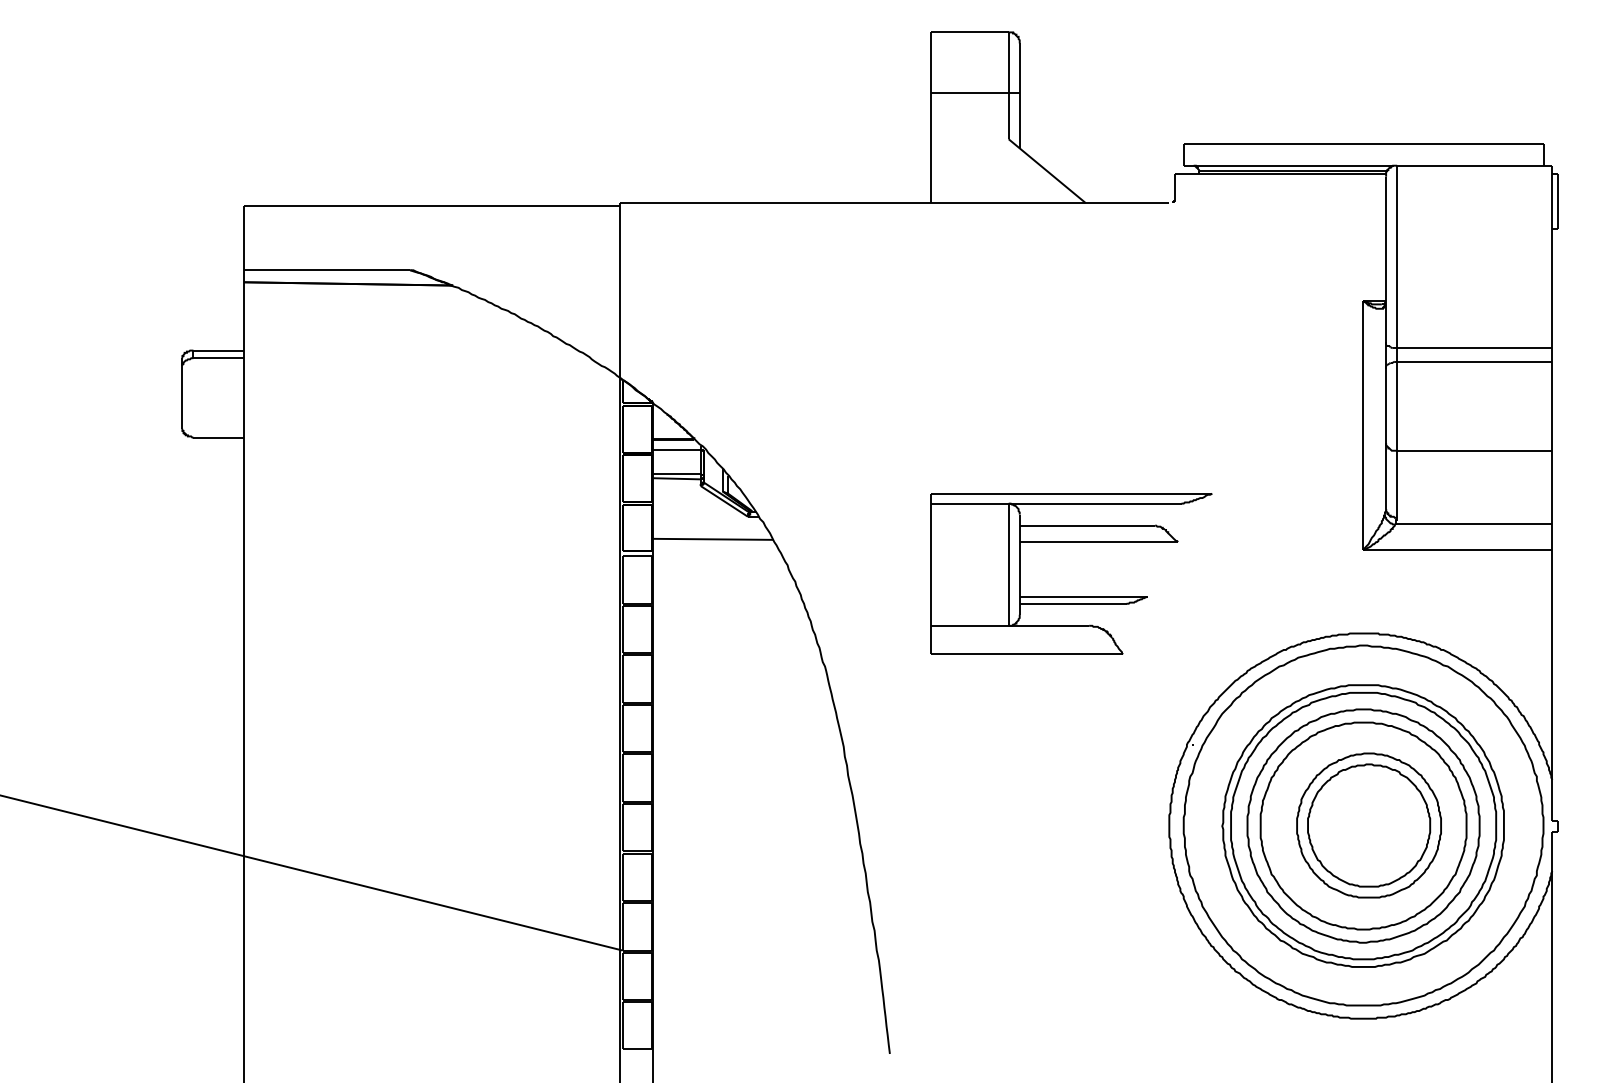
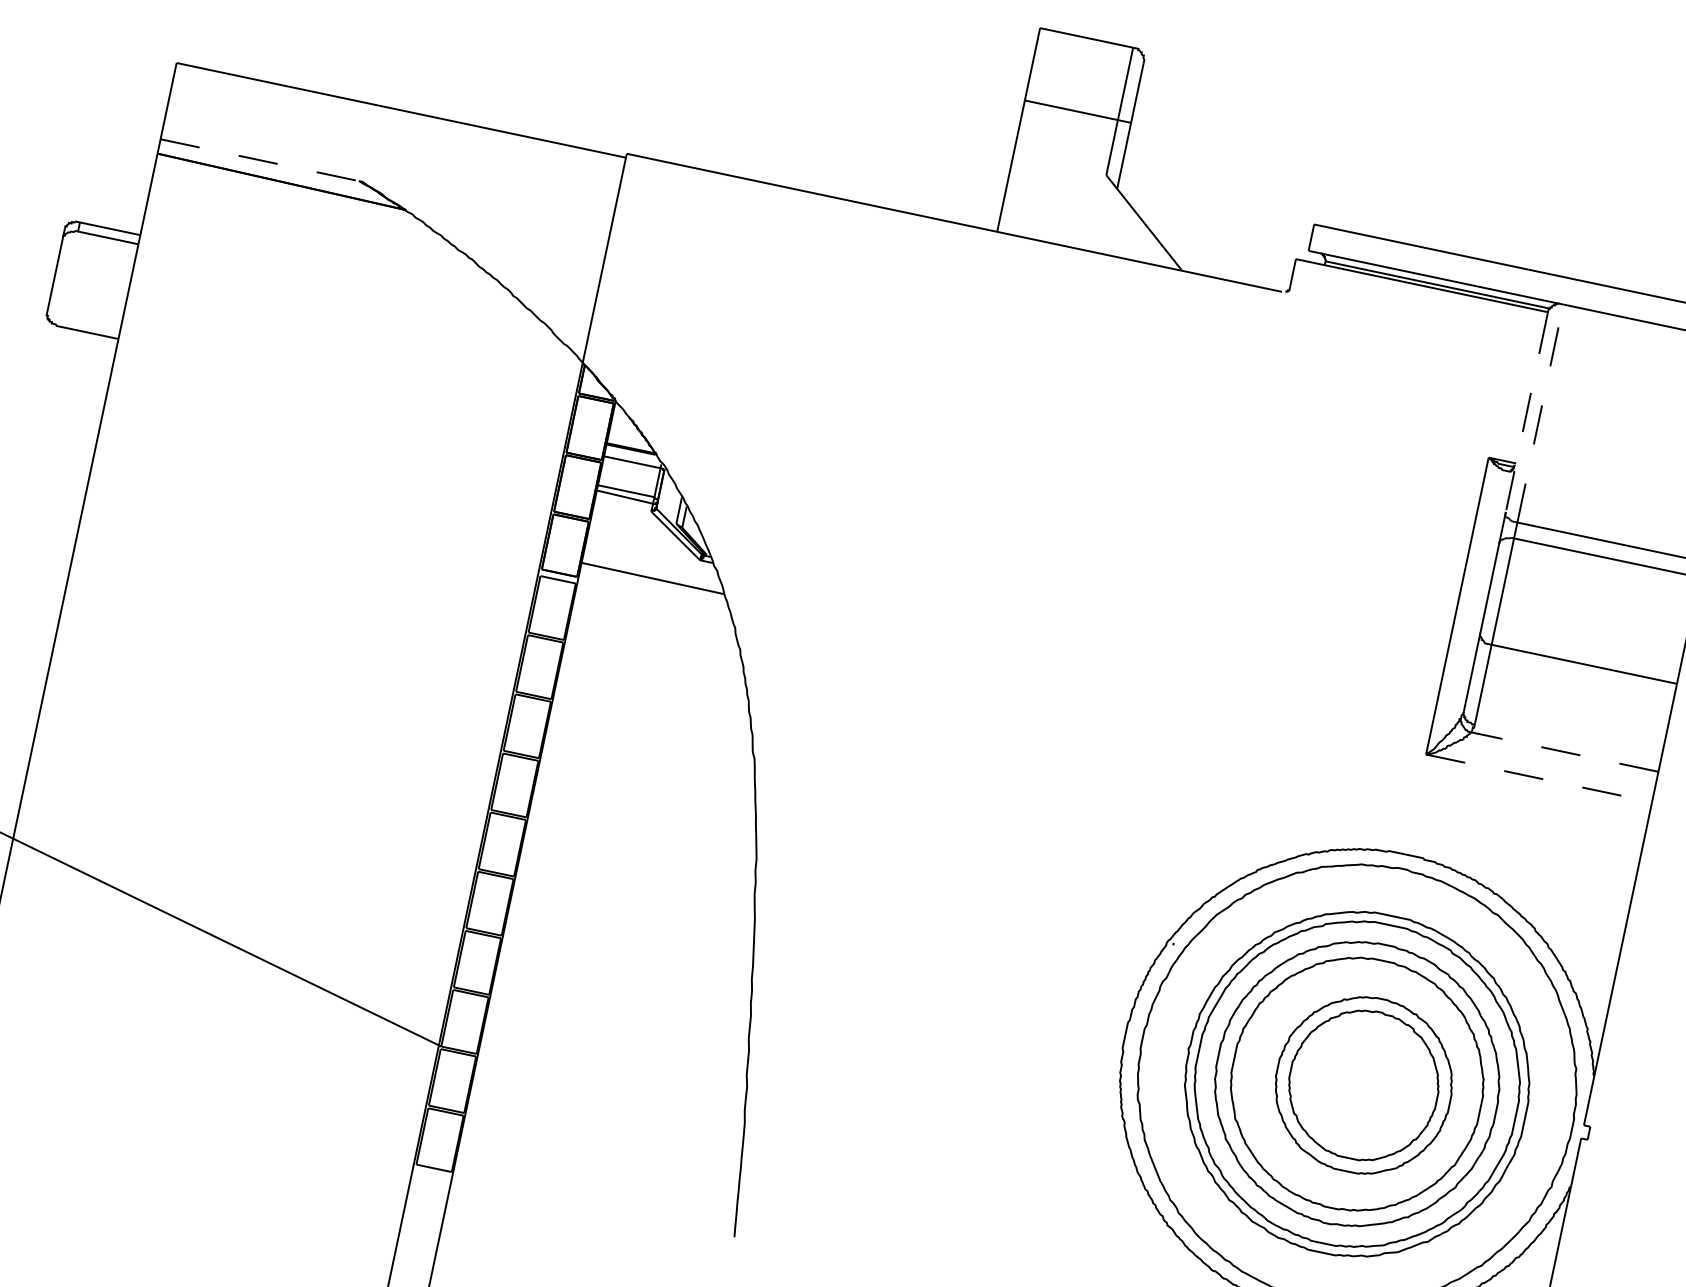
line: (1397, 256) -> (1540, 413), solid -> dashed
line: (1386, 259) -> (1527, 413), solid -> dashed
line: (327, 270) -> (260, 160), solid -> dashed
line: (1473, 524) -> (1564, 752), solid -> dashed
line: (1457, 549) -> (1538, 777), solid -> dashed
part: (1071, 596) -> (1066, 736), removed

